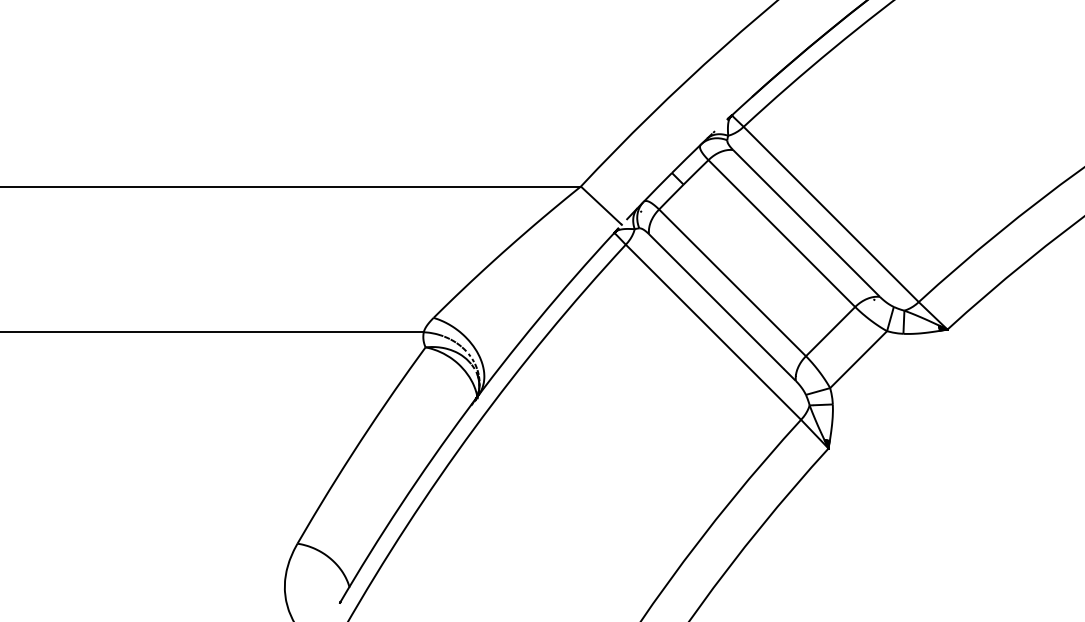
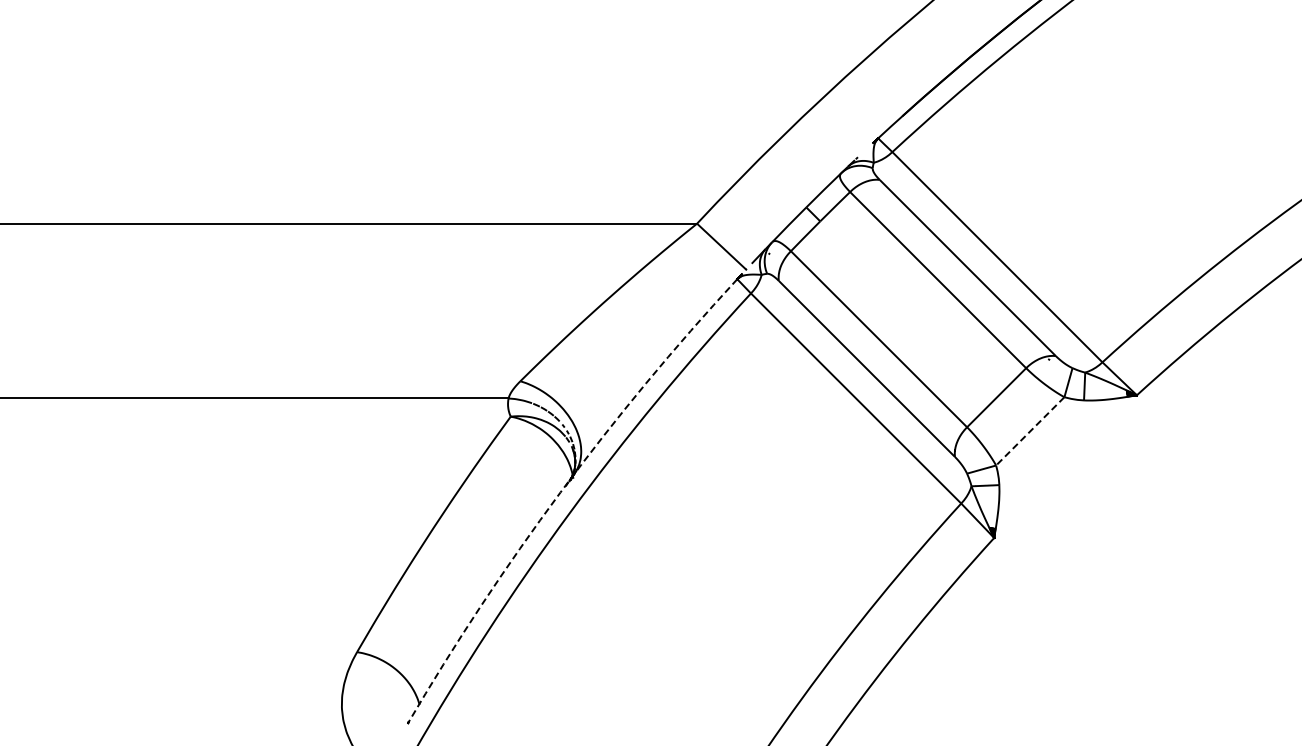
line: (857, 359) -> (1029, 431), solid -> dashed
arc: (467, 410) -> (560, 492), solid -> dashed

